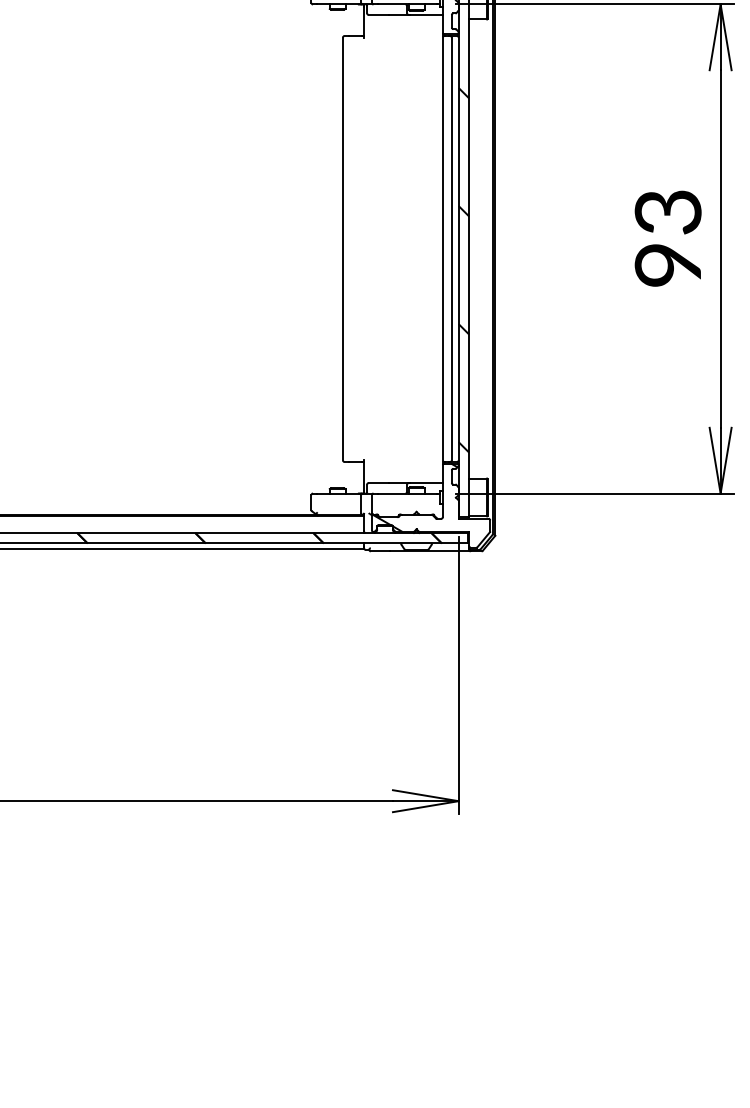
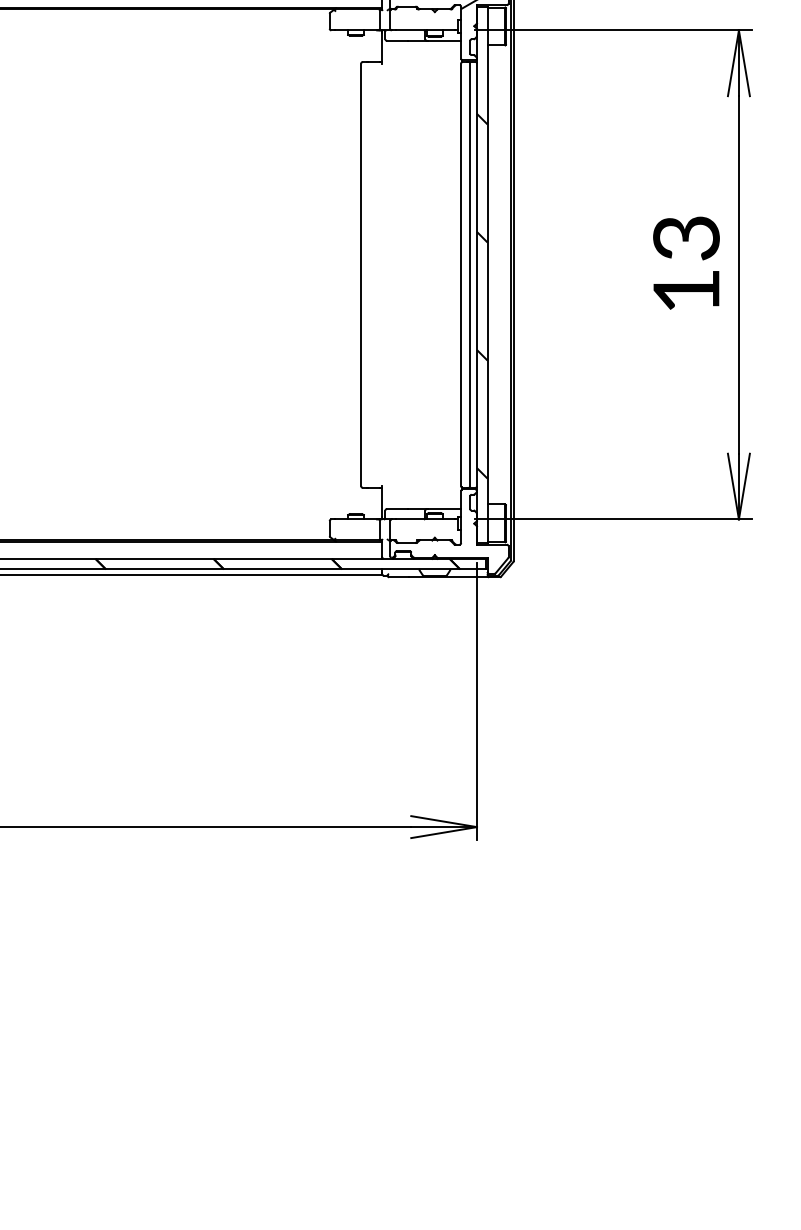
text: (668, 265) -> (686, 291), 93 -> 13
hatch: (415, 497) -> (433, 523), removed

